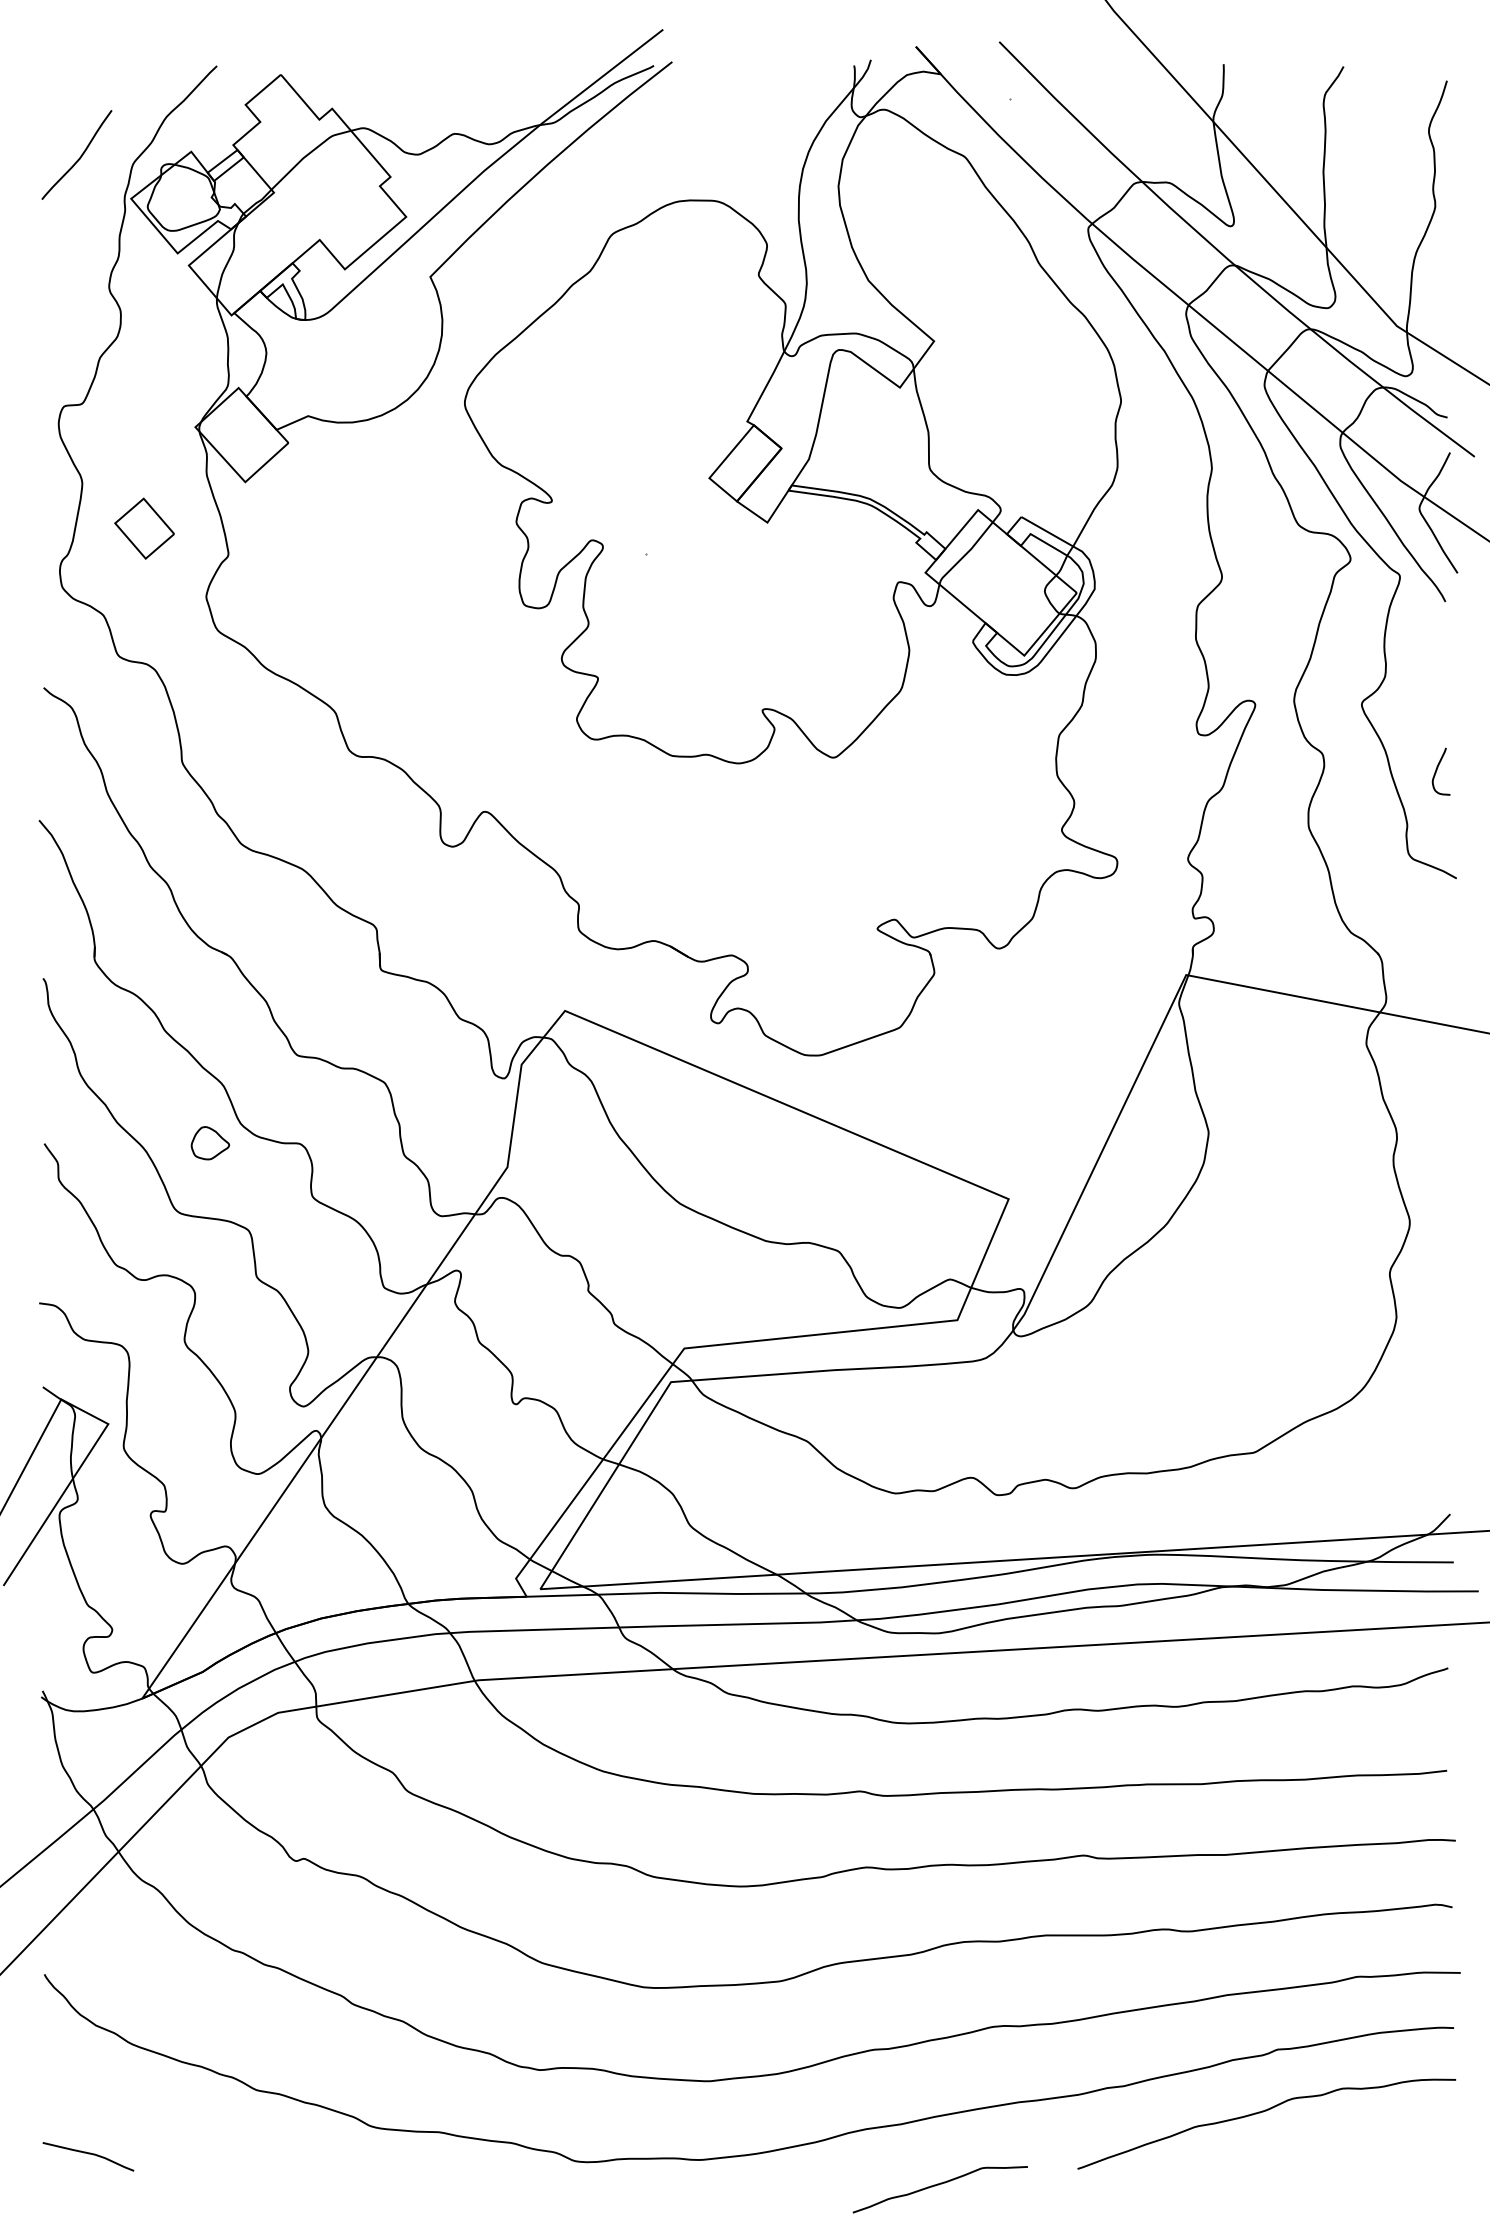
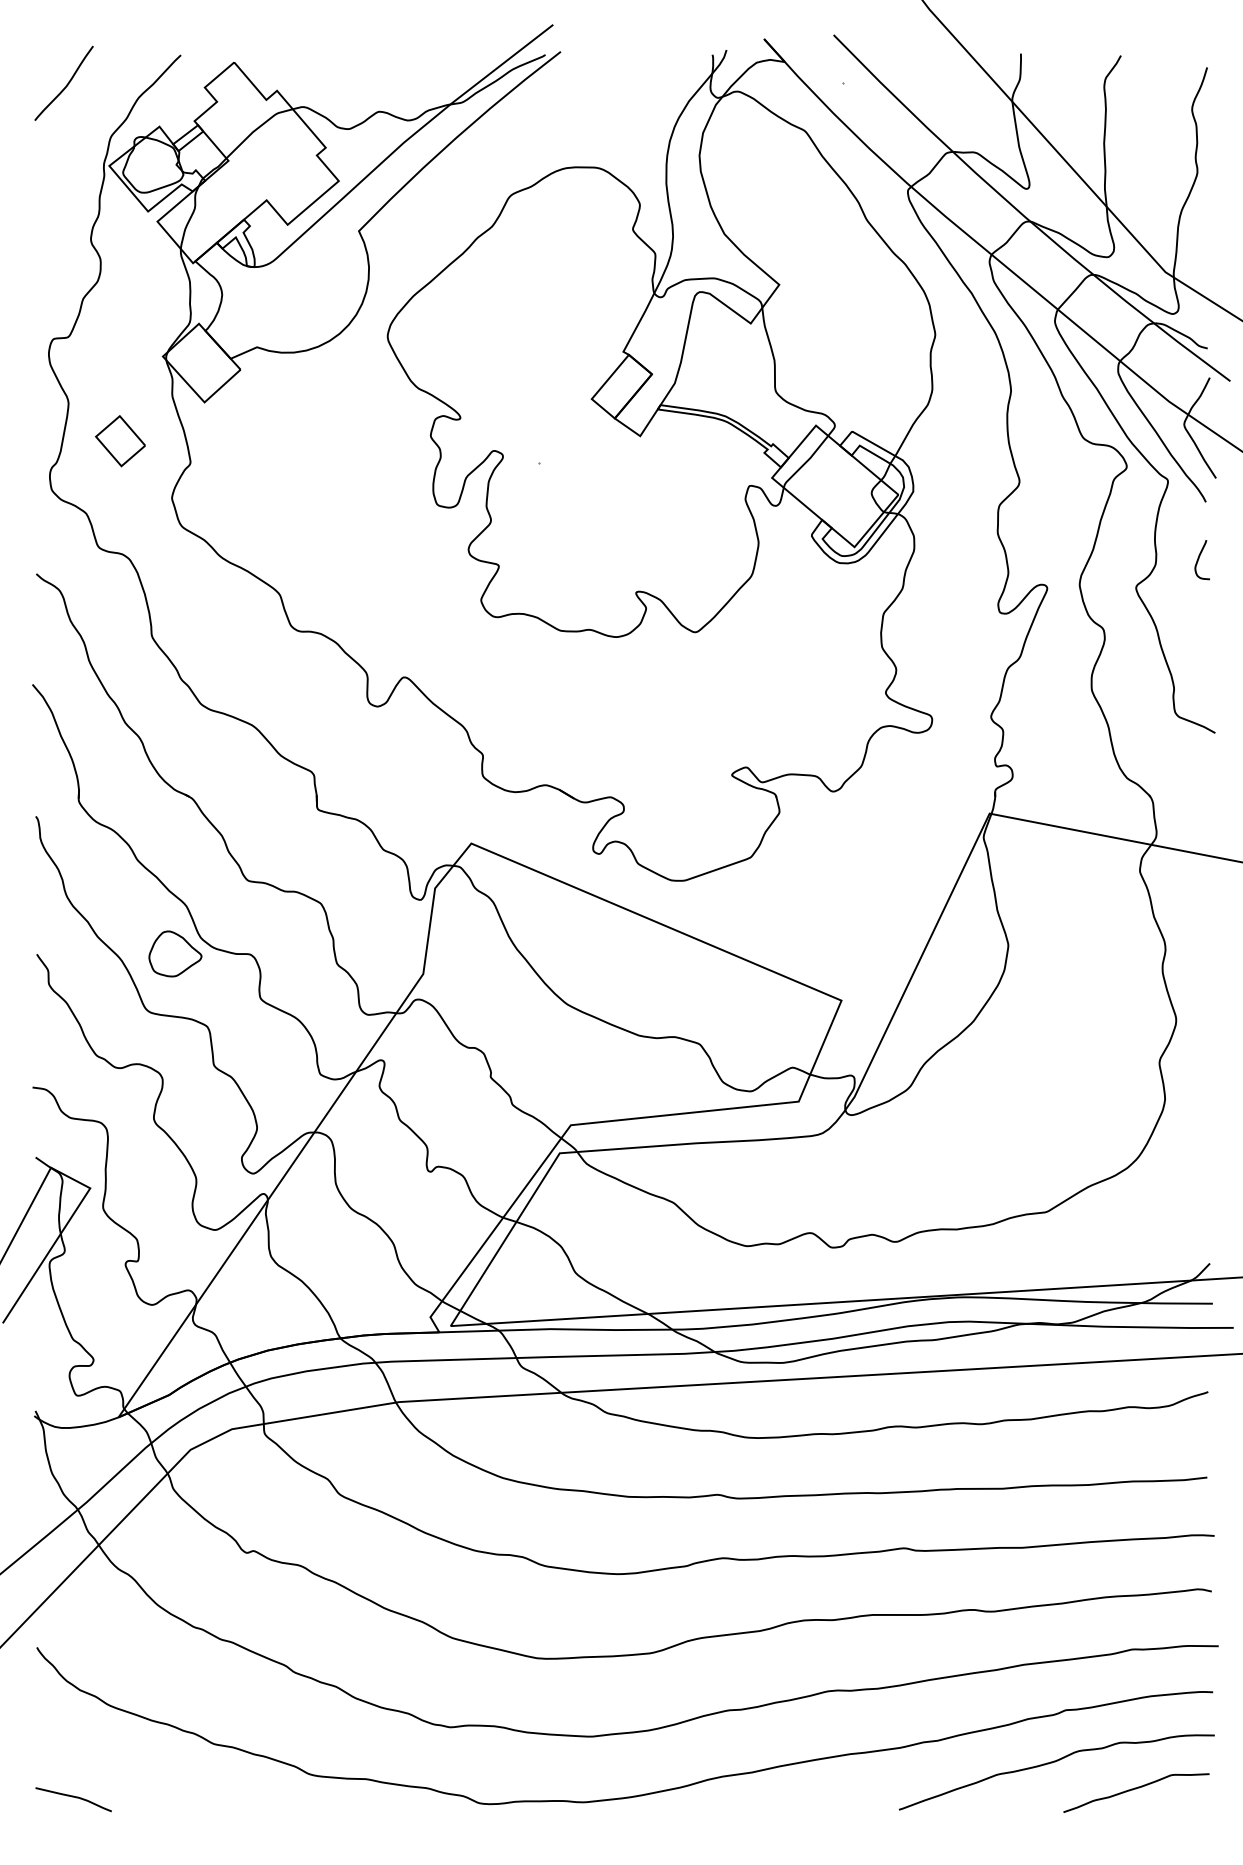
curve: (79, 156) -> (66, 84), moved
curve: (1437, 771) -> (1199, 559), moved
part: (210, 1142) -> (175, 953), size x1.67
curve: (940, 2185) -> (1136, 1789), moved

